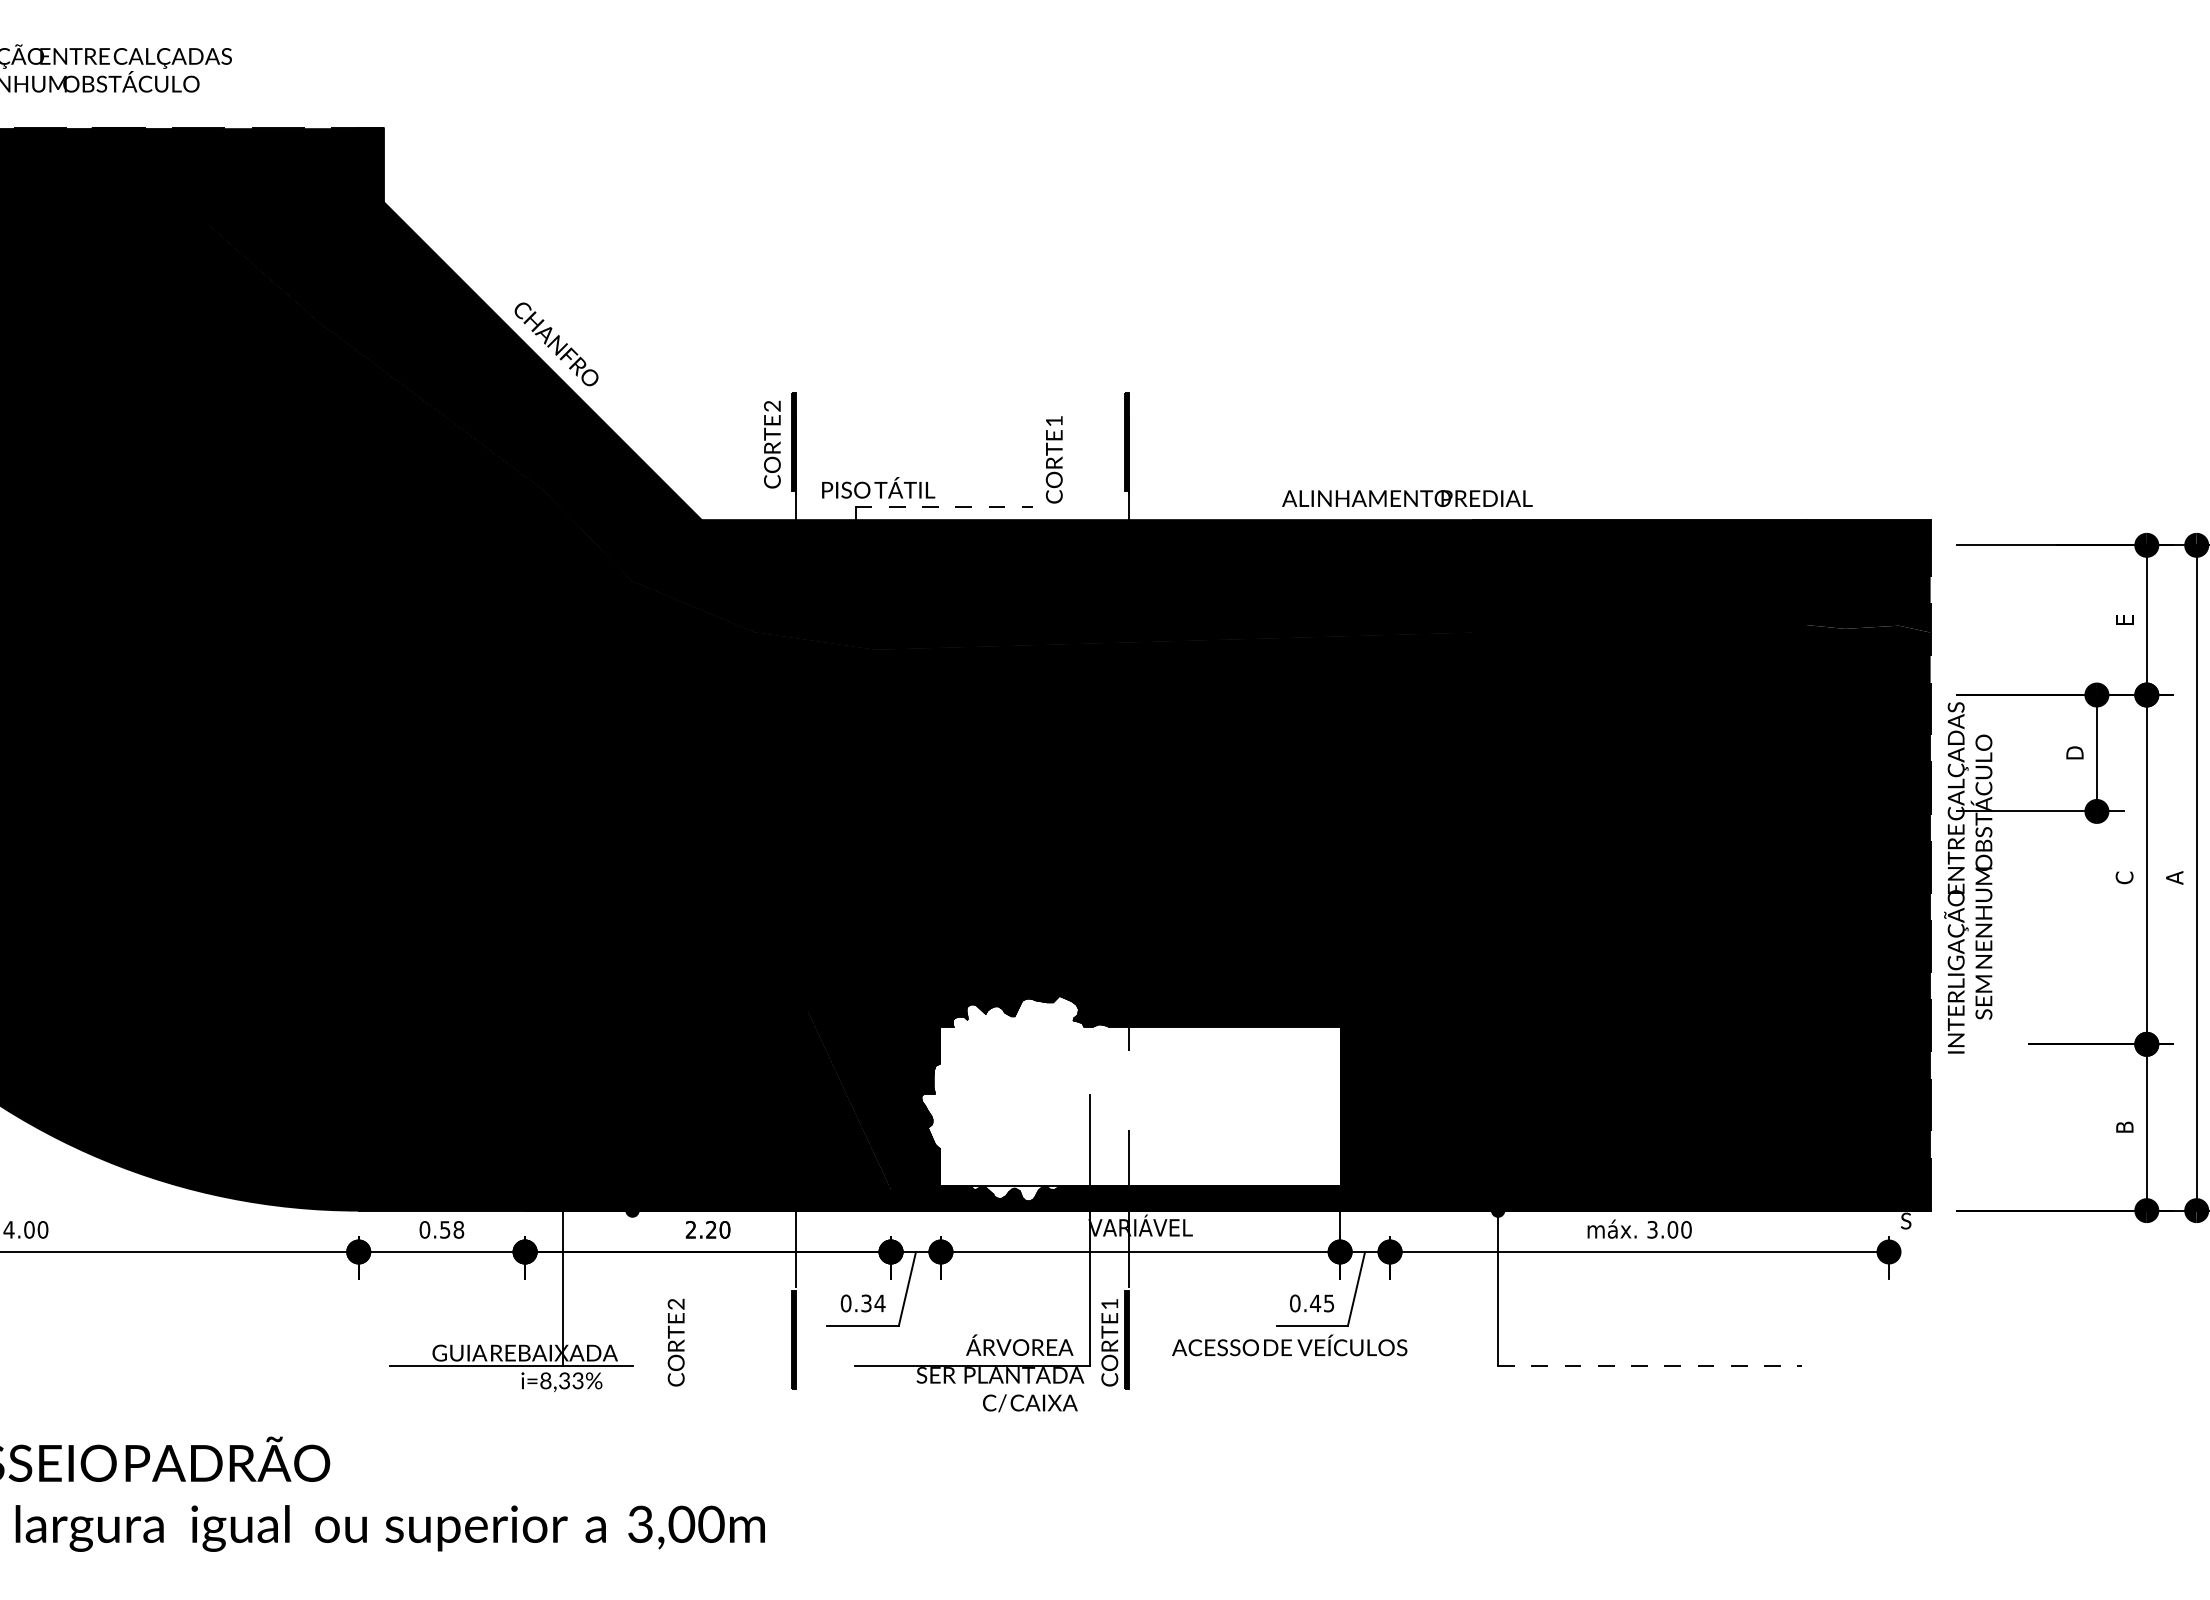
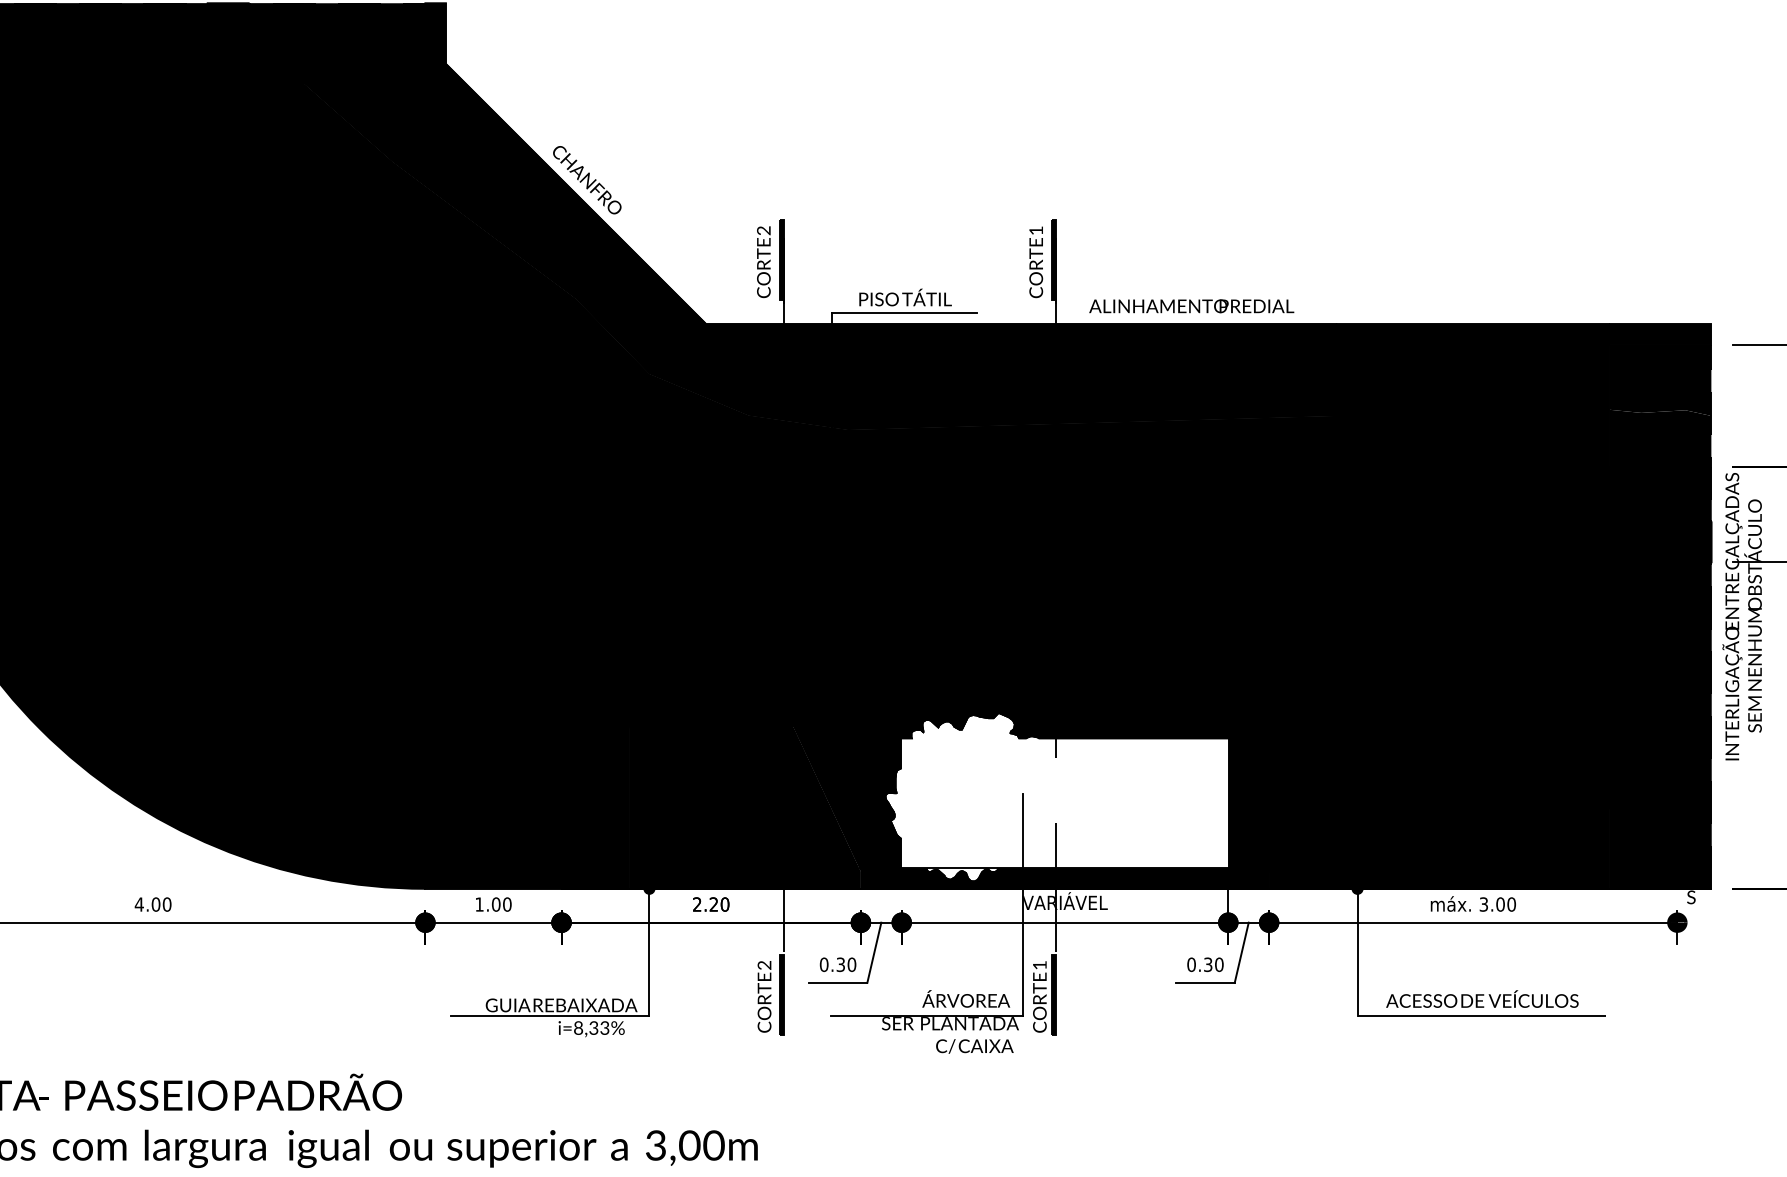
text: (1053, 459) -> (1035, 262), moved
text: (878, 487) -> (905, 297), moved
text: (1407, 498) -> (1191, 306), moved
line: (944, 506) -> (904, 312), dashed -> solid
text: (441, 1229) -> (493, 904), 0.58 -> 1.00
line: (562, 1288) -> (649, 952), moved
text: (879, 1303) -> (851, 964), 0.34 -> 0.30
text: (1321, 1303) -> (1213, 964), 0.45 -> 0.30
text: (675, 1342) -> (763, 996), moved
text: (1289, 1345) -> (1482, 999), moved
line: (1649, 1366) -> (1481, 1016), dashed -> solid

